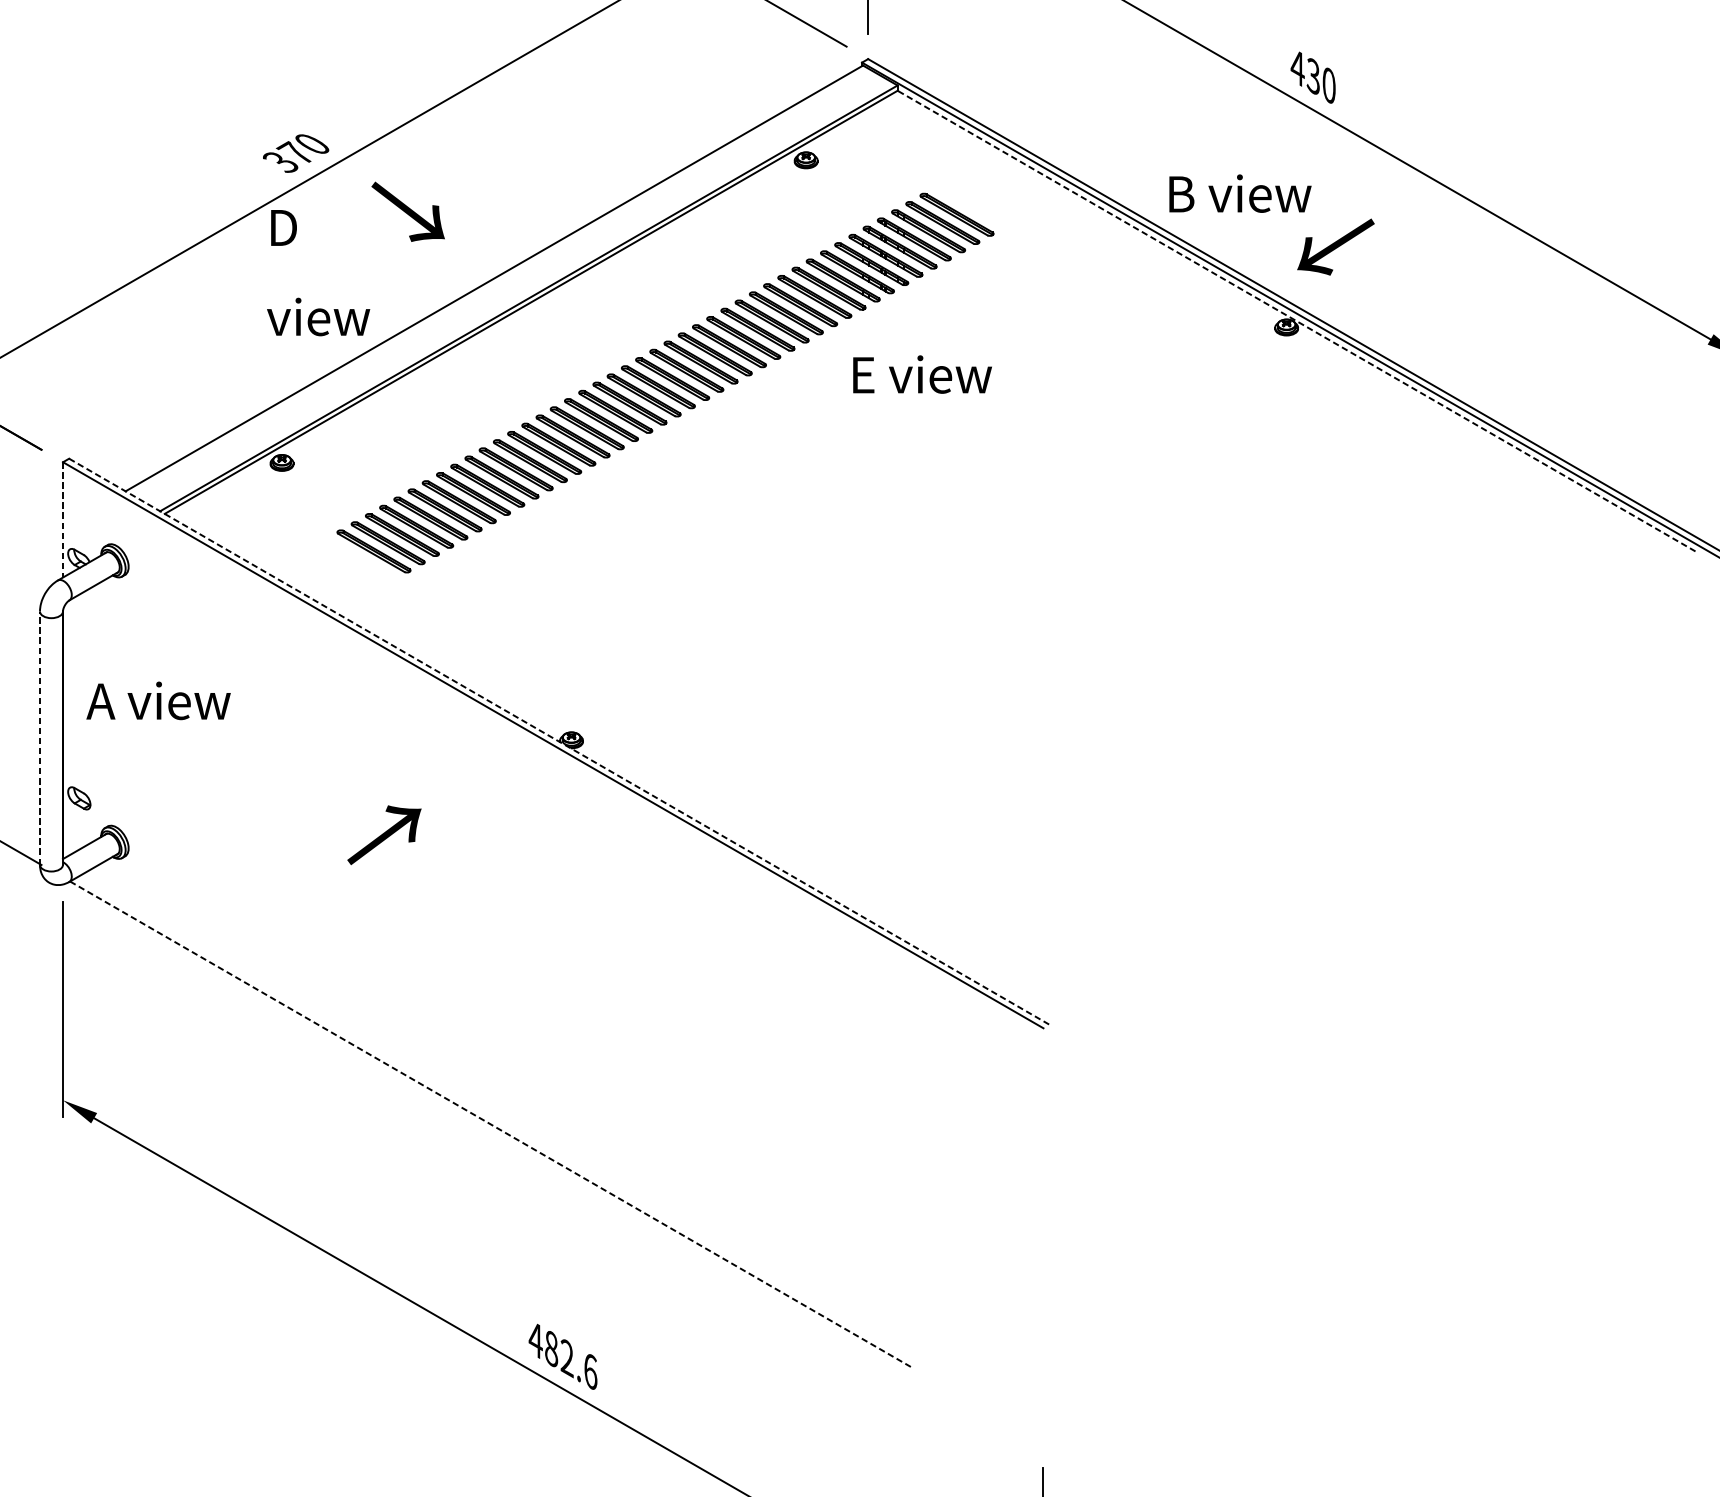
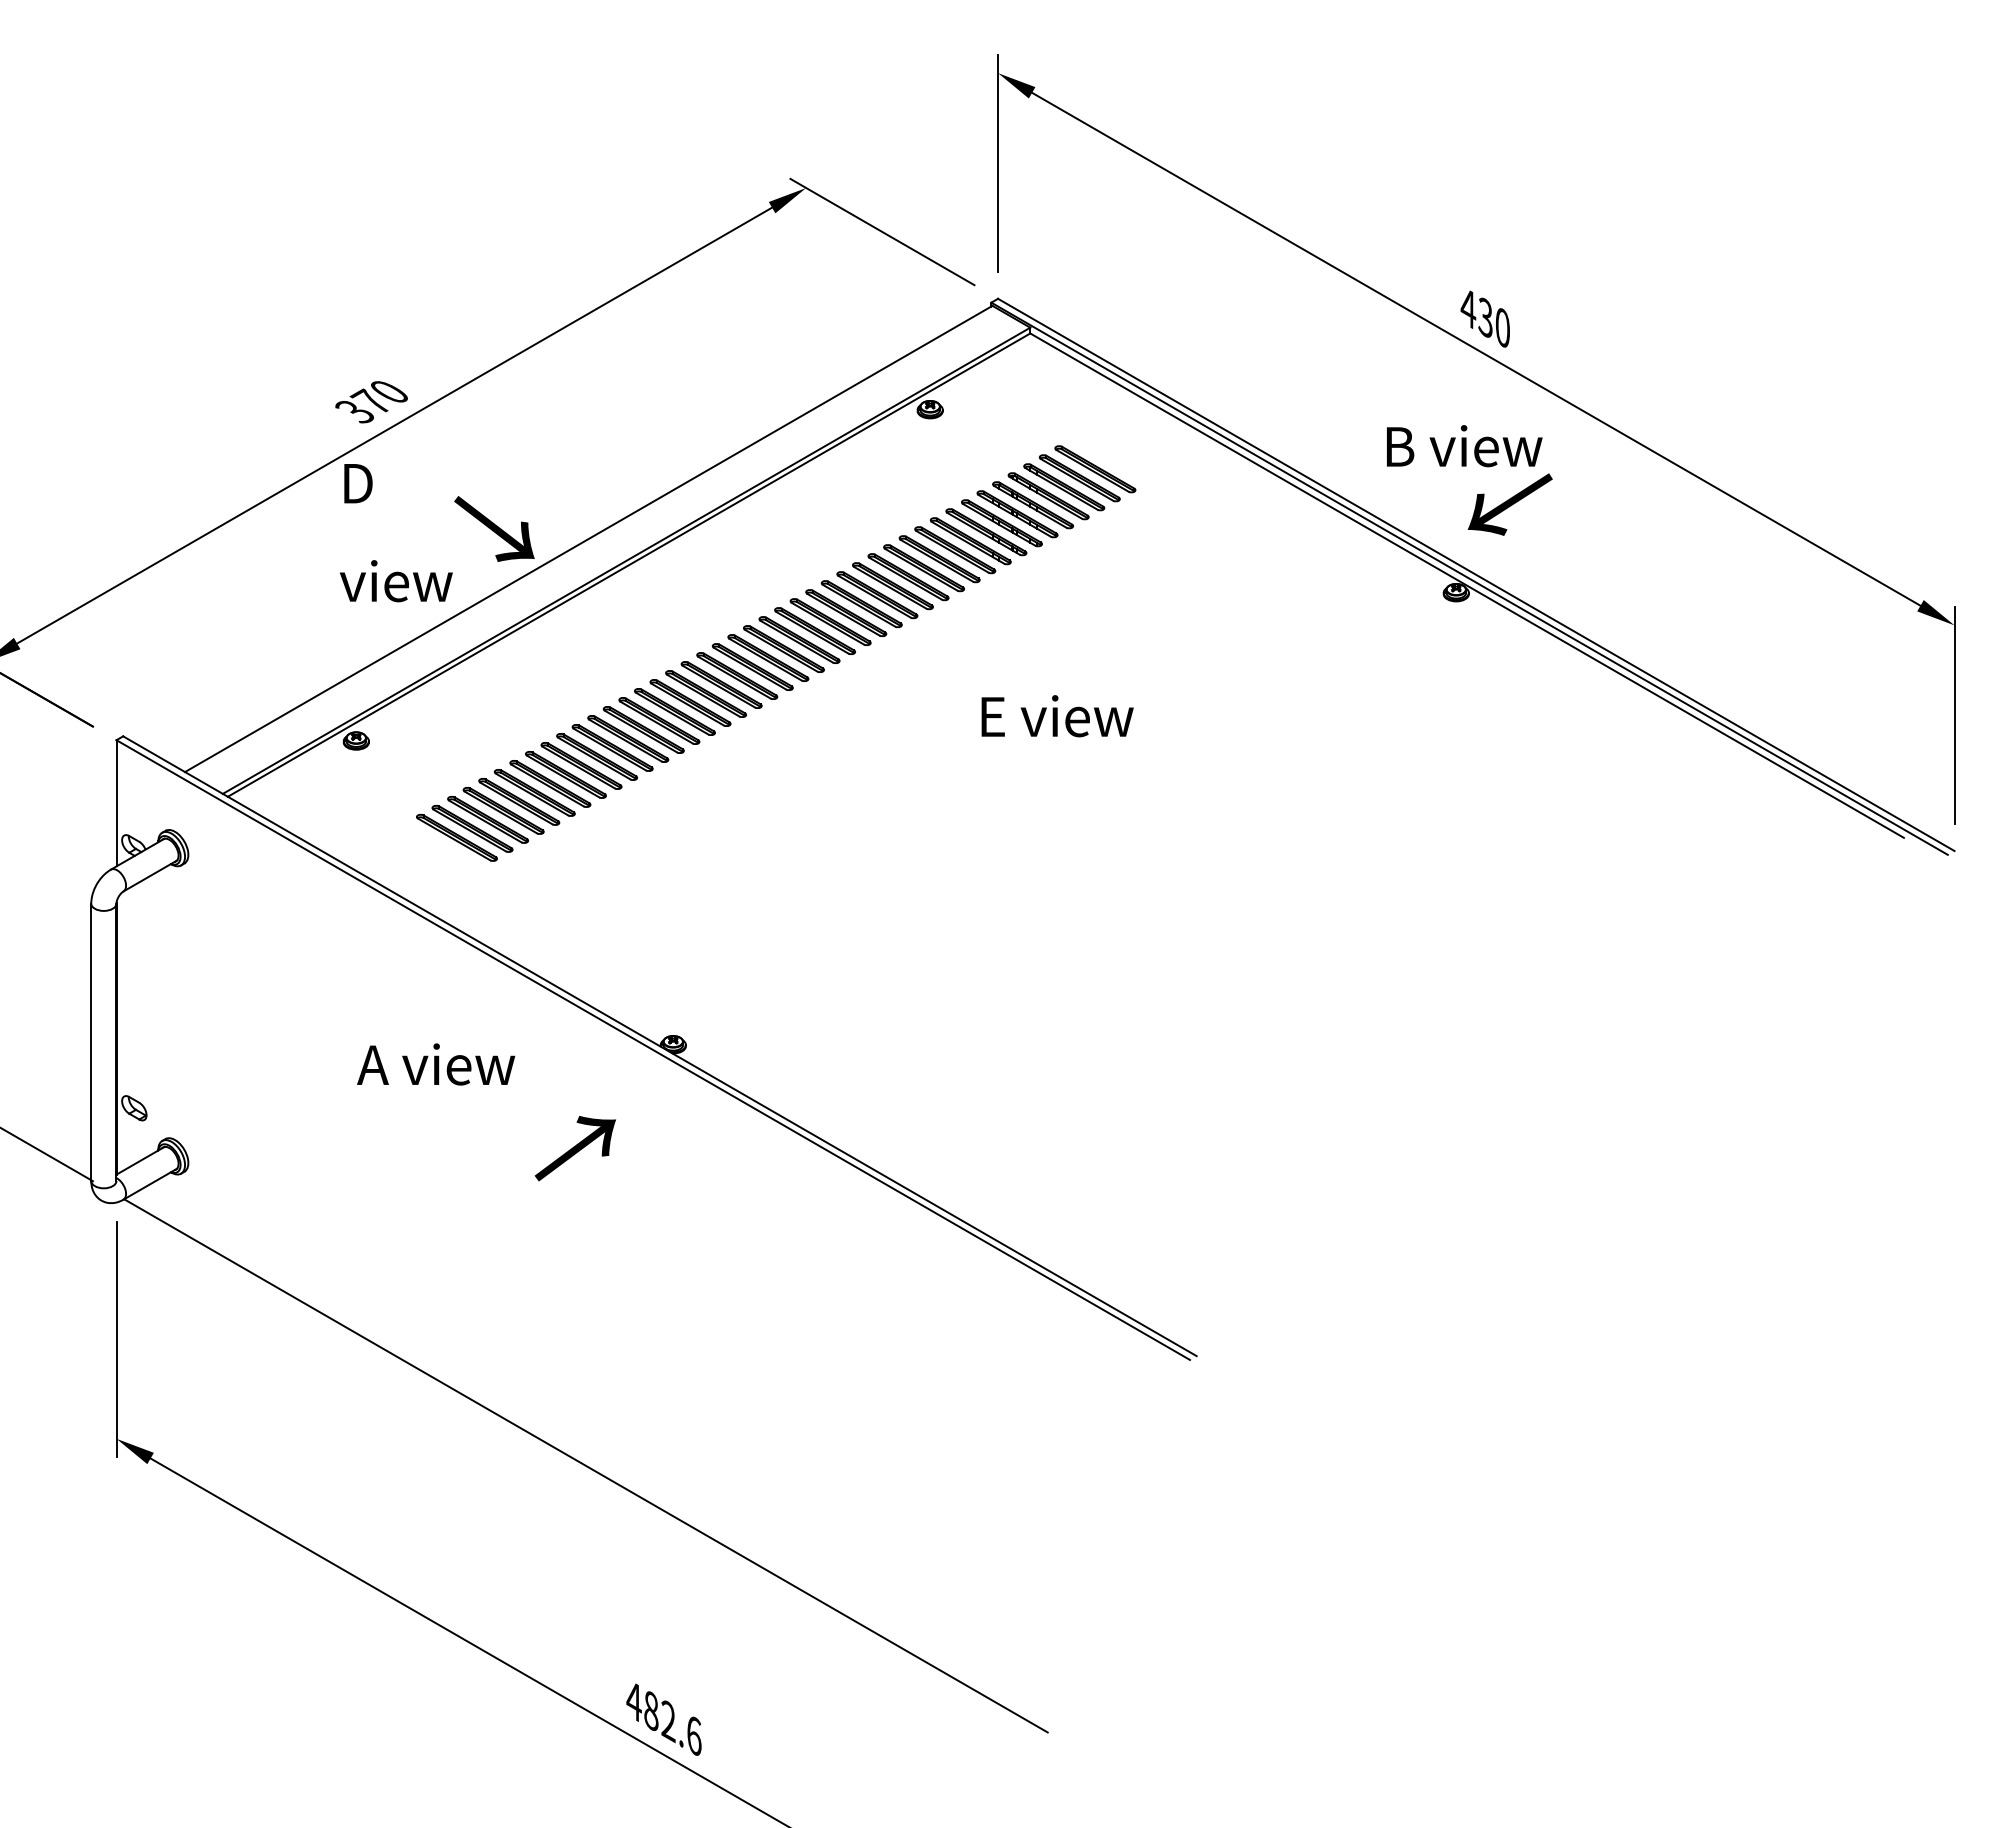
text: (1240, 194) -> (1464, 446), moved
text: (408, 211) -> (494, 528), moved
line: (1295, 320) -> (1466, 585), dashed -> solid
text: (922, 374) -> (1057, 716), moved
line: (63, 520) -> (116, 803), dashed -> solid
text: (158, 700) -> (436, 1064), moved
line: (40, 738) -> (91, 1042), dashed -> solid
line: (558, 741) -> (659, 1046), dashed -> solid
text: (384, 835) -> (575, 1148), moved
line: (492, 1125) -> (586, 1466), dashed -> solid

